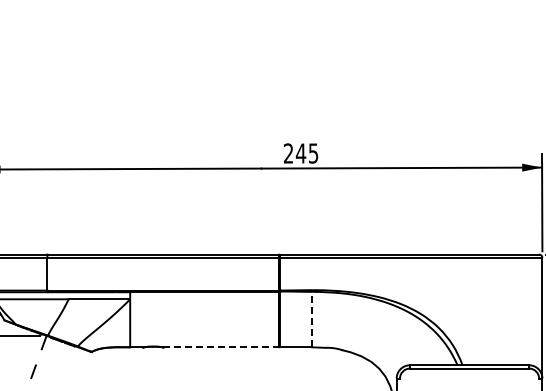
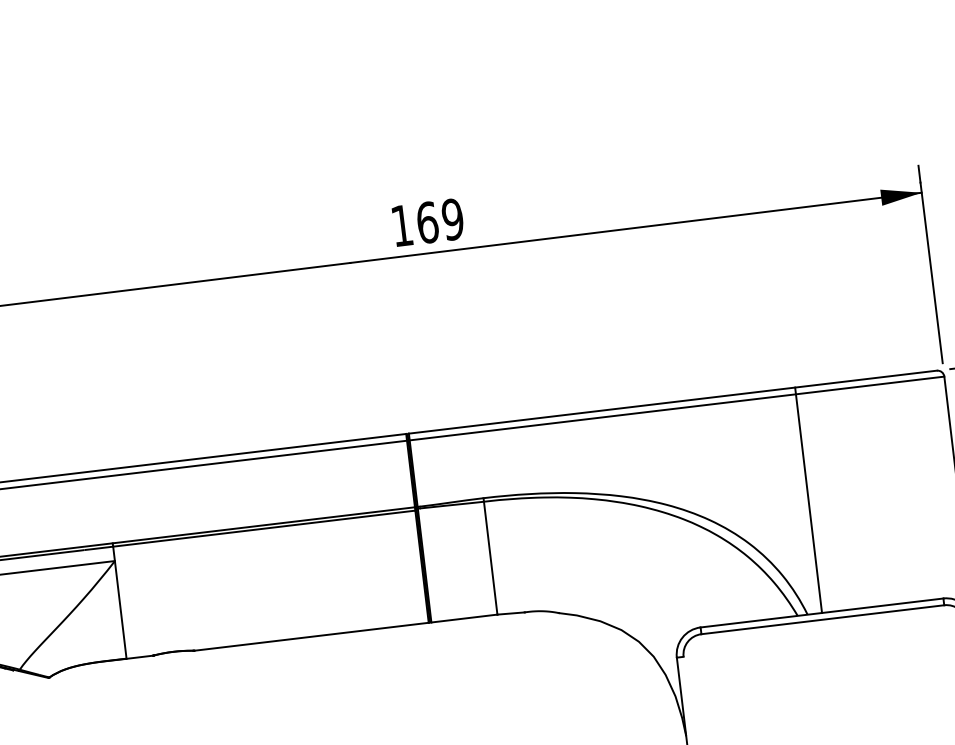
text: (300, 153) -> (426, 222), 245 -> 169
line: (469, 309) -> (808, 499), added
line: (312, 318) -> (490, 555), dashed -> solid
line: (221, 347) -> (312, 637), dashed -> solid

